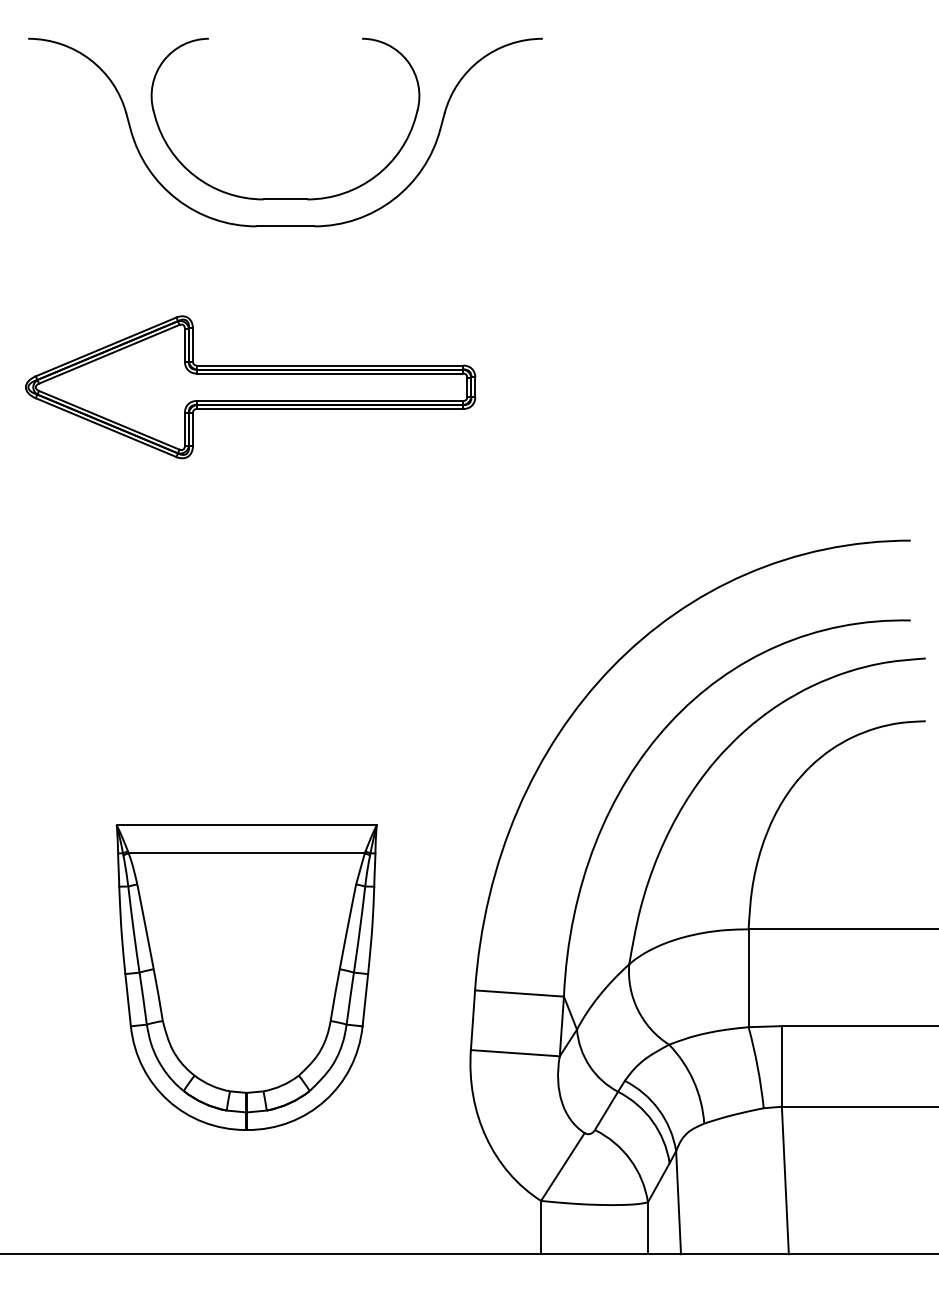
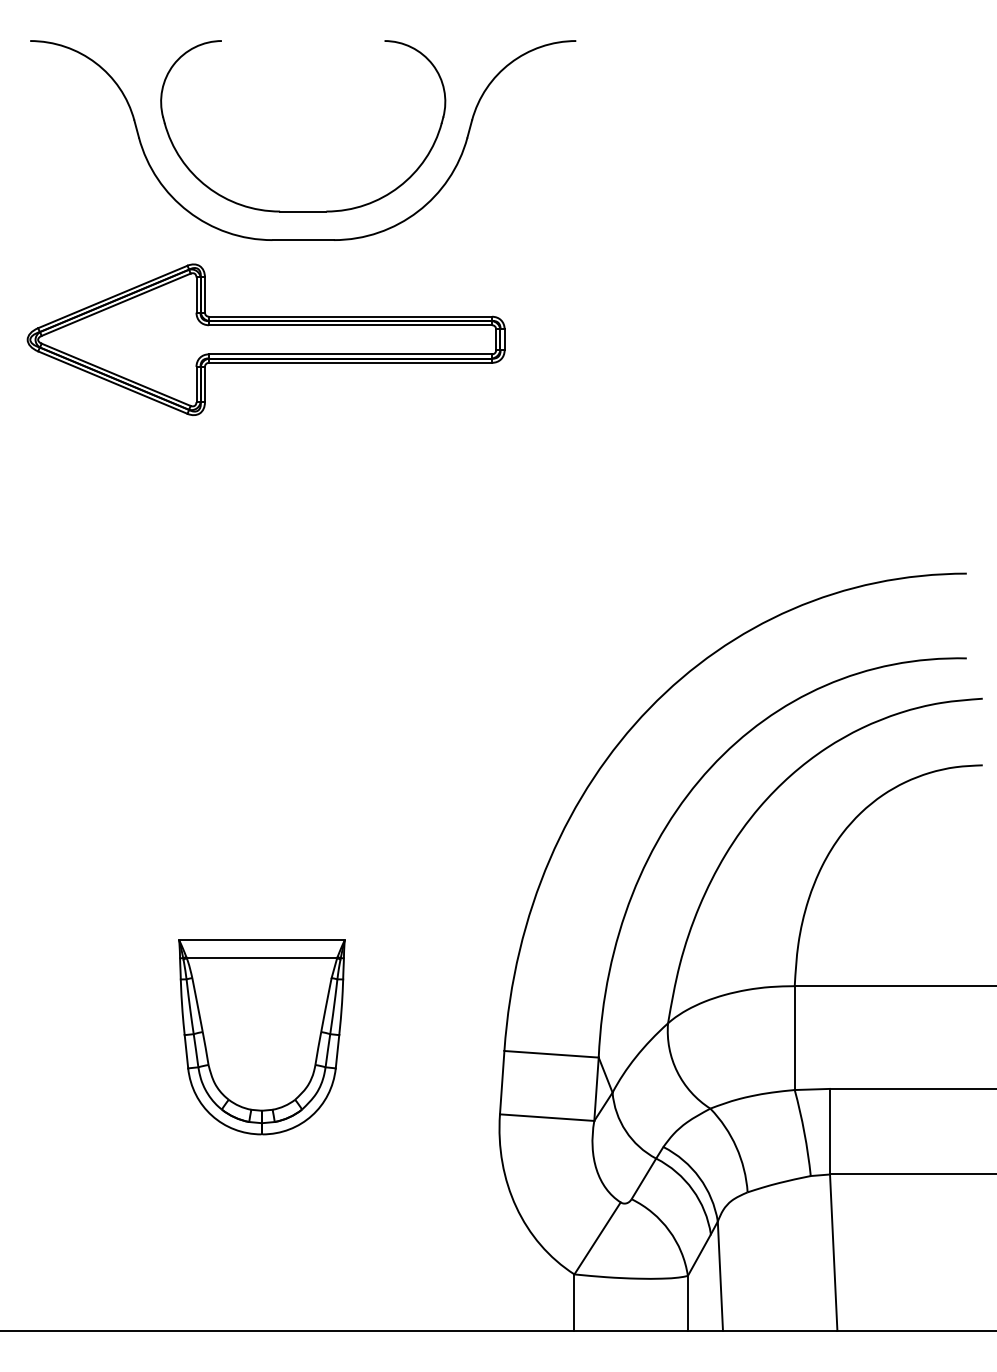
part: (250, 387) -> (266, 340), moved
part: (246, 977) -> (261, 1037), size x0.6

